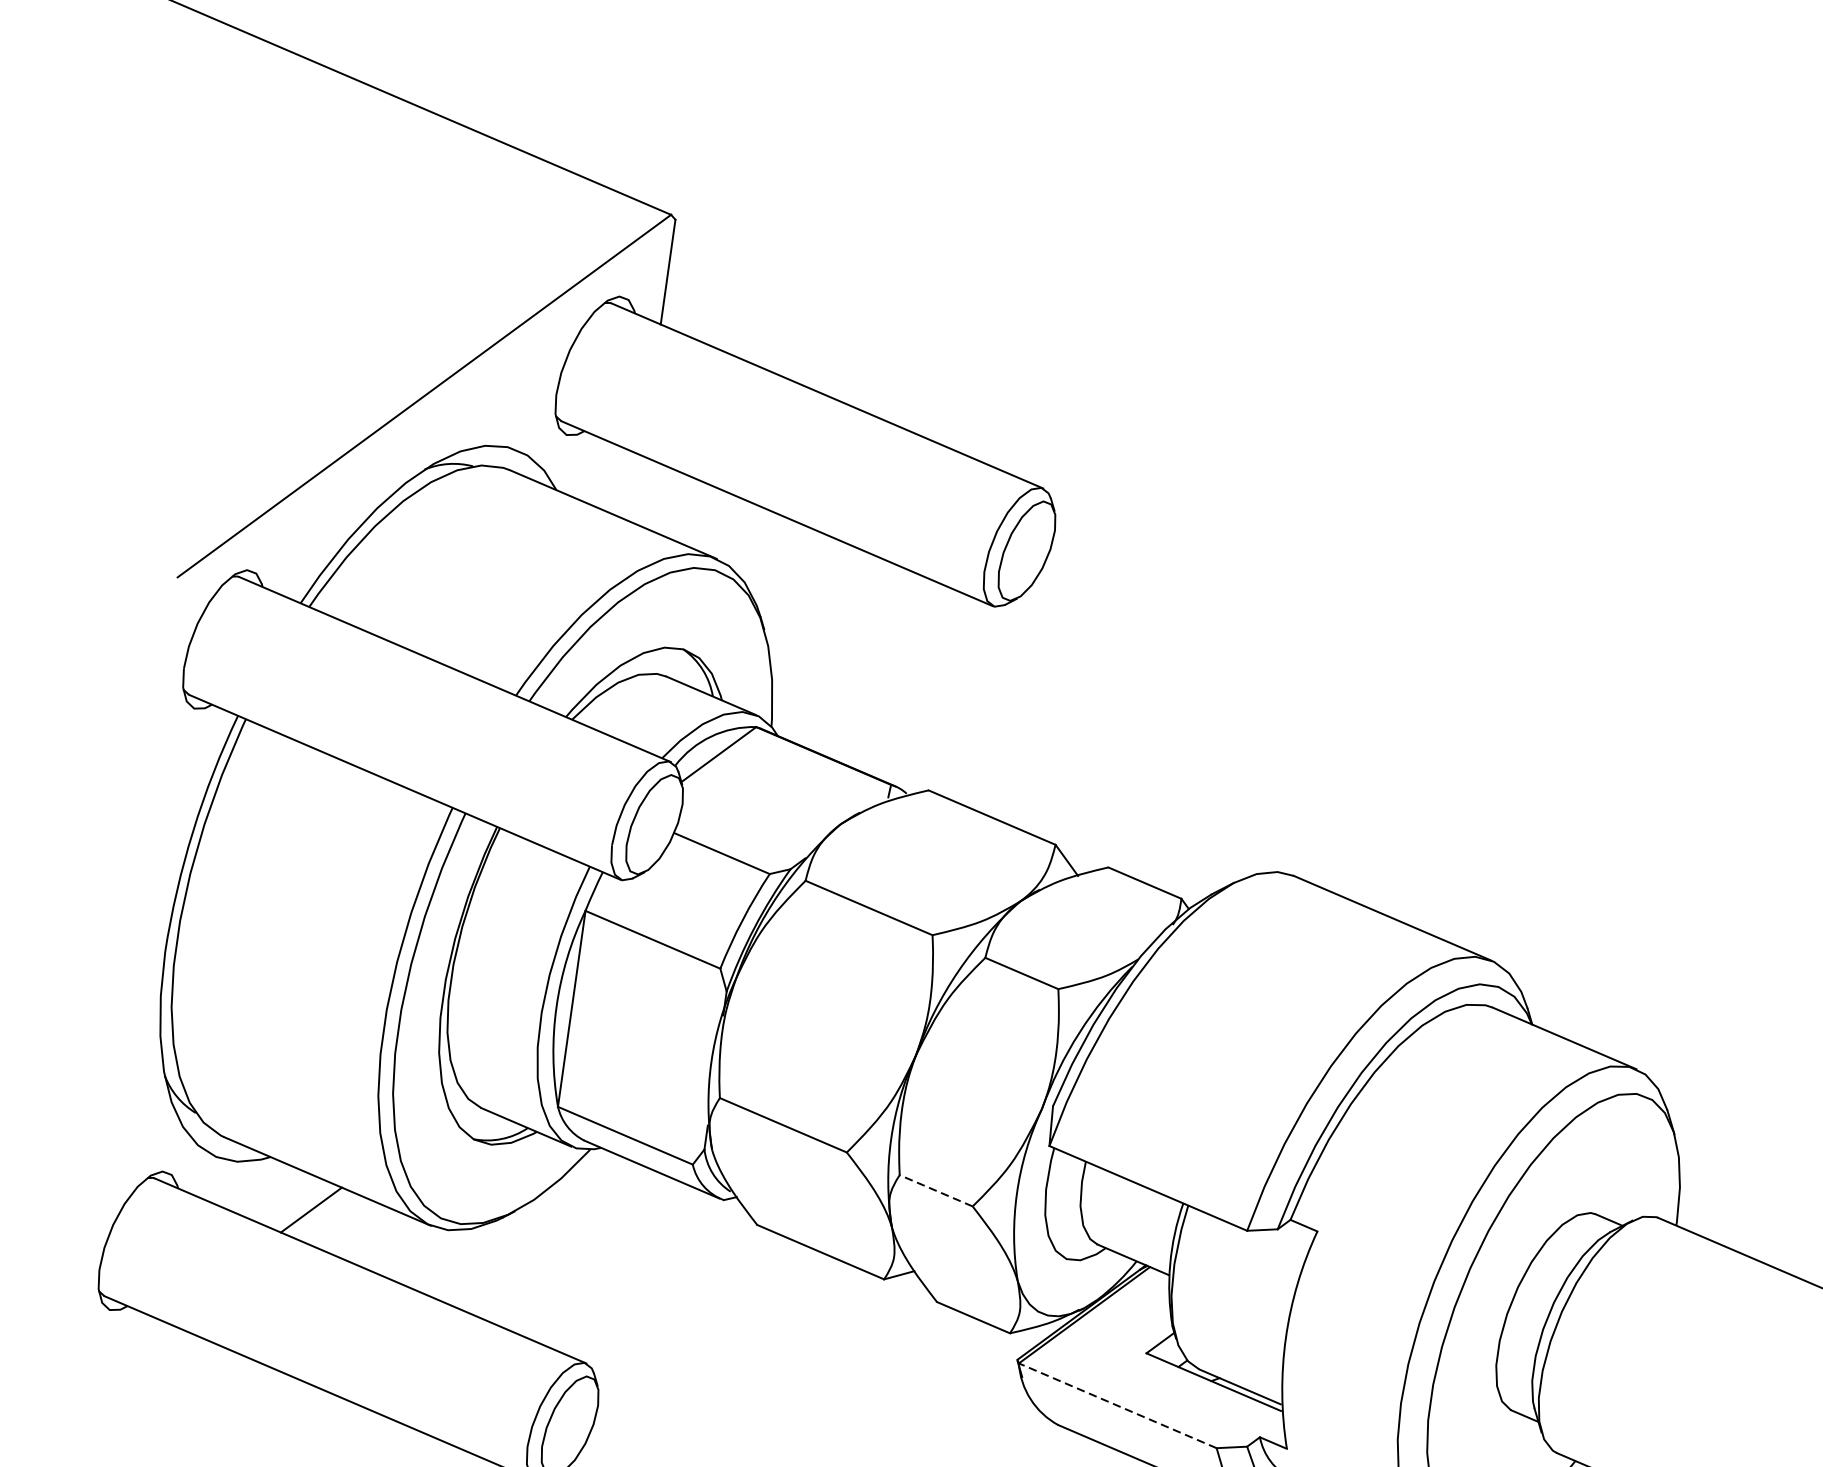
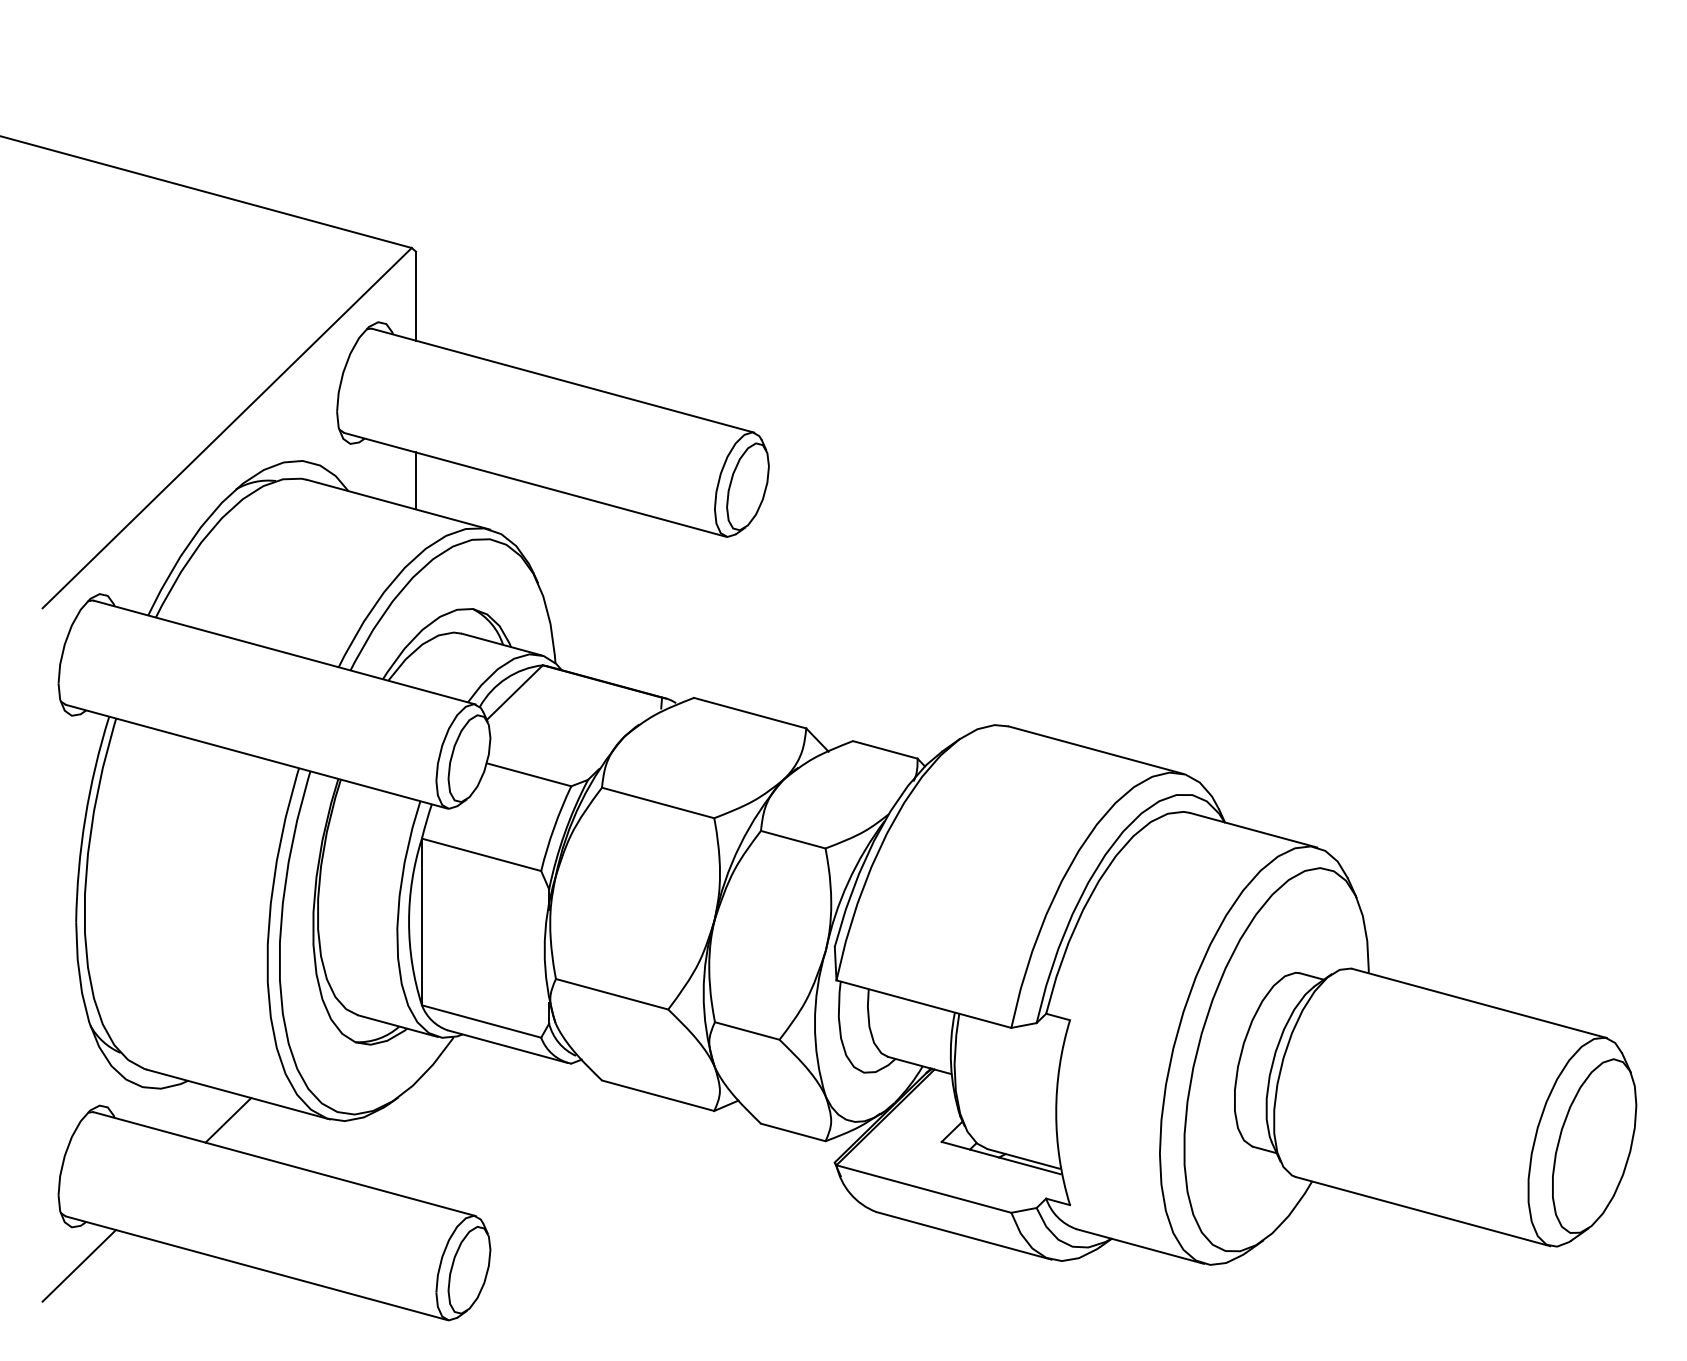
line: (637, 488) -> (415, 480), added
line: (935, 1190) -> (746, 1030), dashed -> solid
line: (112, 1356) -> (79, 1265), added
line: (1117, 1406) -> (923, 1189), dashed -> solid

